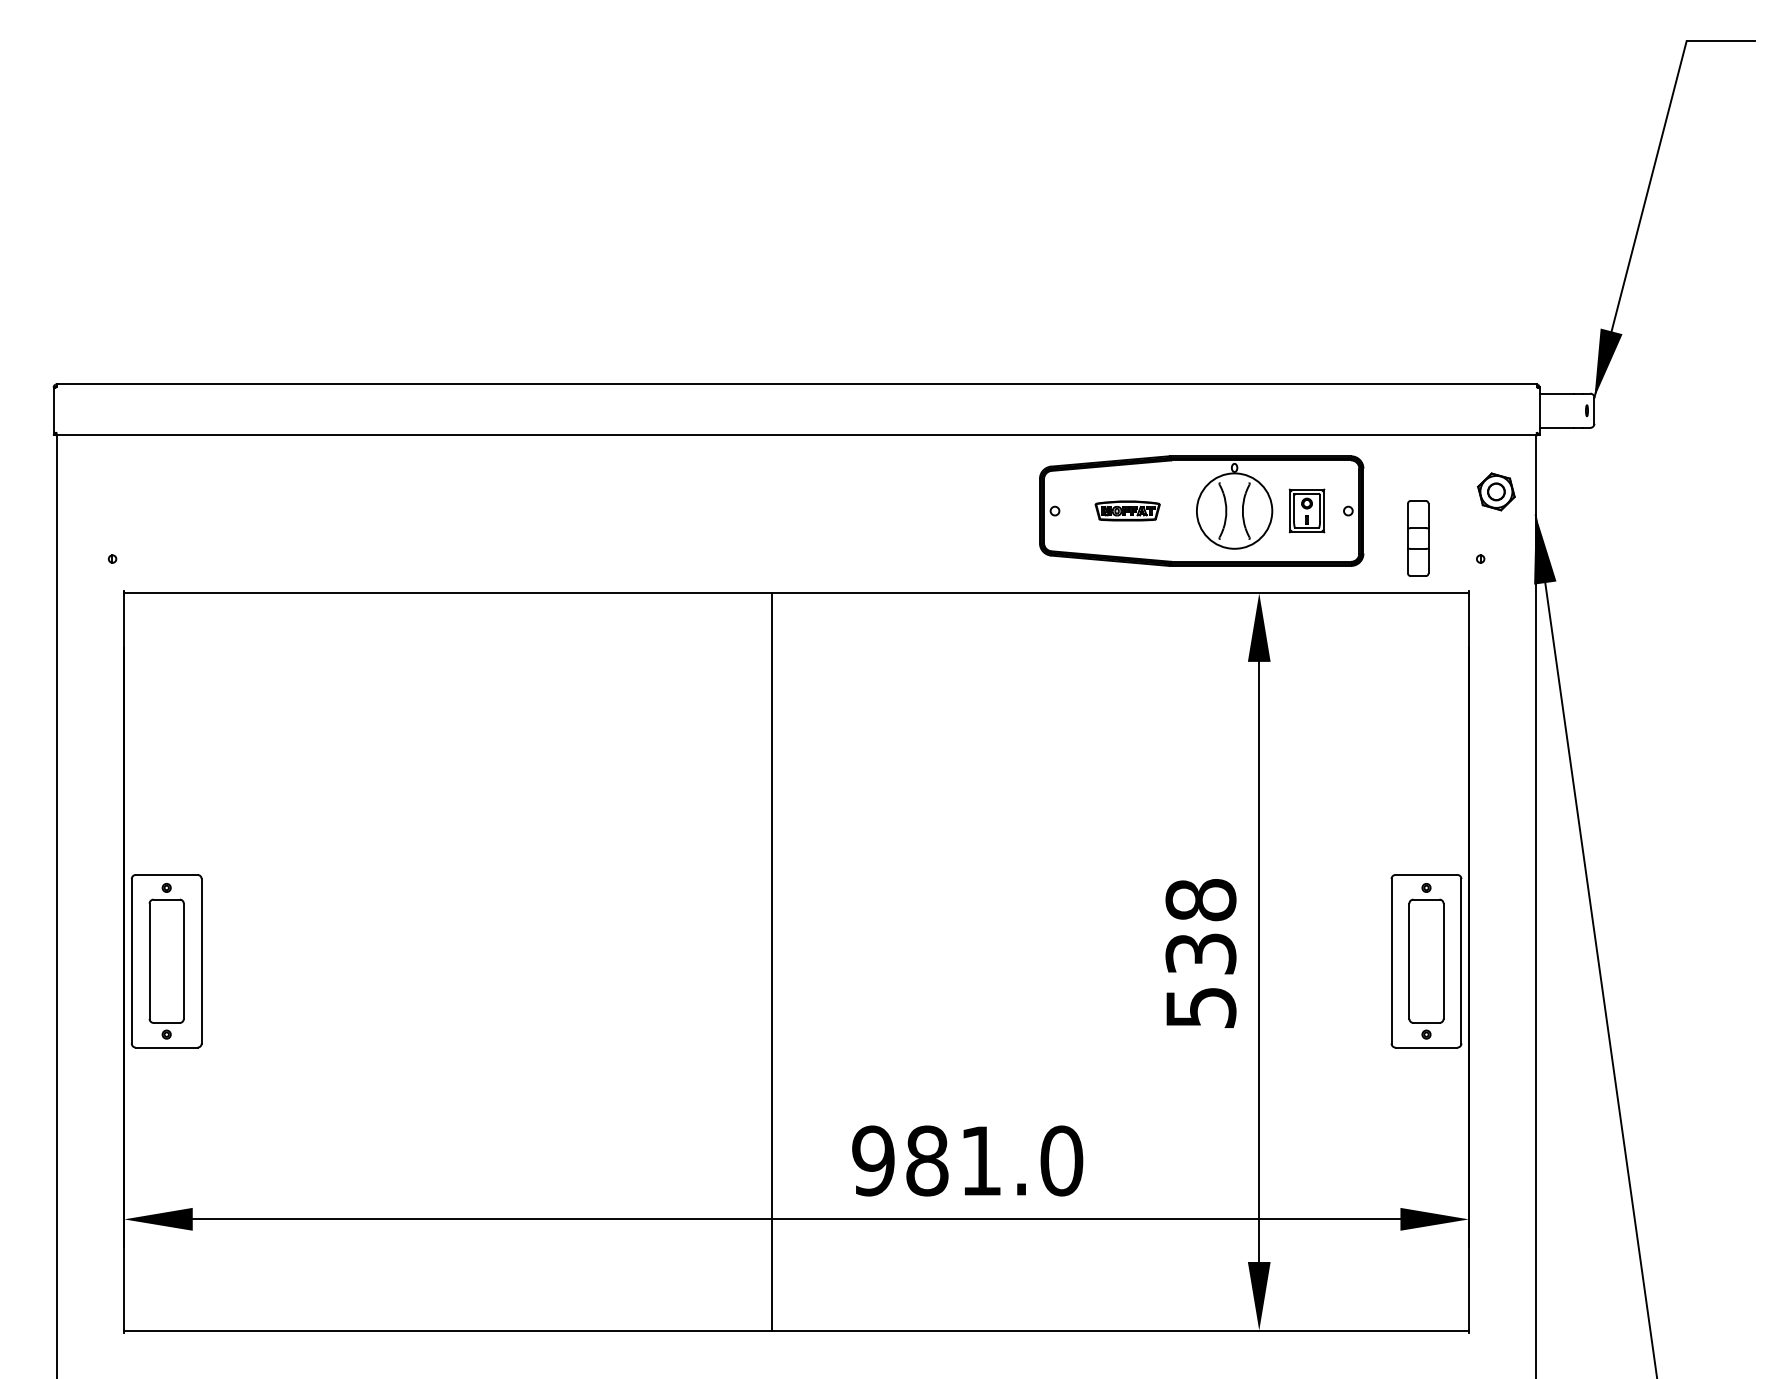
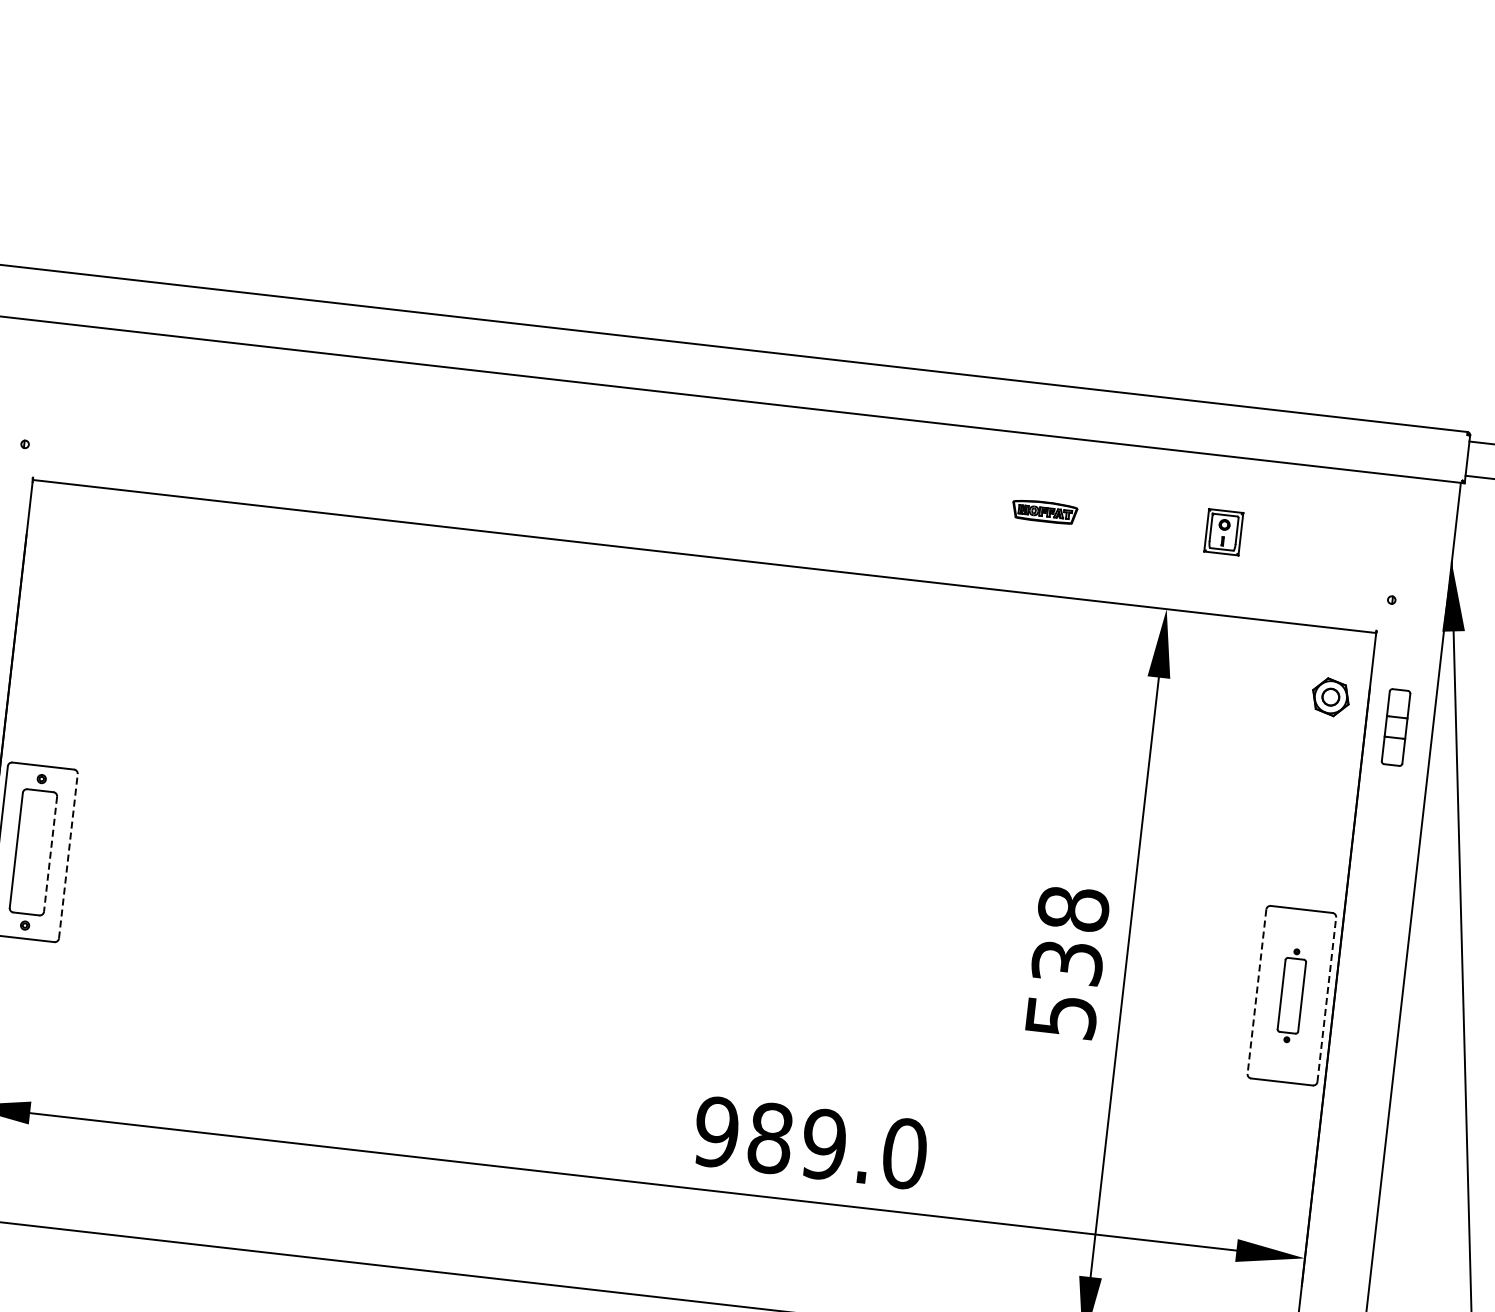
part: (1496, 491) -> (1330, 696), moved
part: (1201, 510) -> (1118, 519), removed
part: (1418, 538) -> (1396, 727), moved
line: (201, 960) -> (68, 855), solid -> dashed
line: (1461, 960) -> (1326, 998), solid -> dashed
line: (183, 961) -> (50, 854), solid -> dashed
line: (772, 961) -> (638, 921), removed
line: (1391, 961) -> (1256, 991), solid -> dashed
part: (1426, 961) -> (1291, 995), size x0.6
text: (980, 1160) -> (823, 1143), 981.0 -> 989.0

